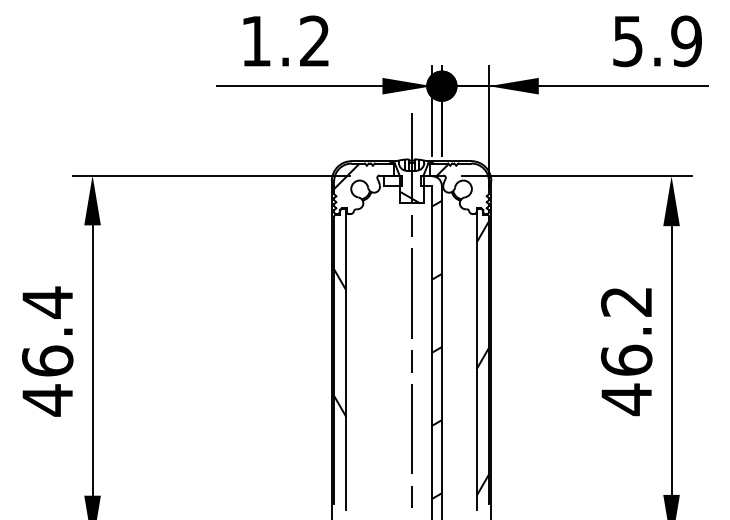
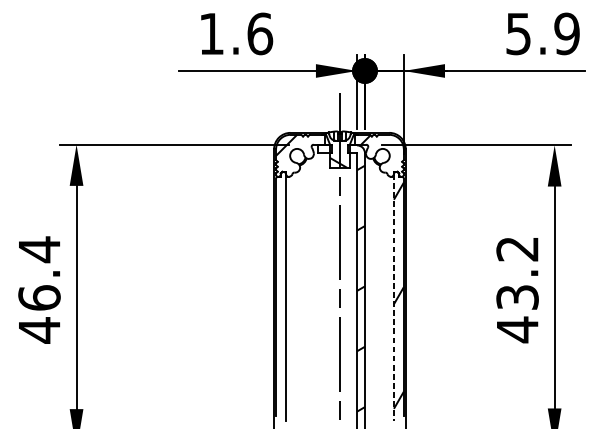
text: (314, 41) -> (259, 34), 1.2 -> 1.6
hatch: (340, 342) -> (281, 282), removed
text: (626, 359) -> (517, 296), 46.2 -> 43.2
line: (476, 360) -> (393, 297), solid -> dashed

